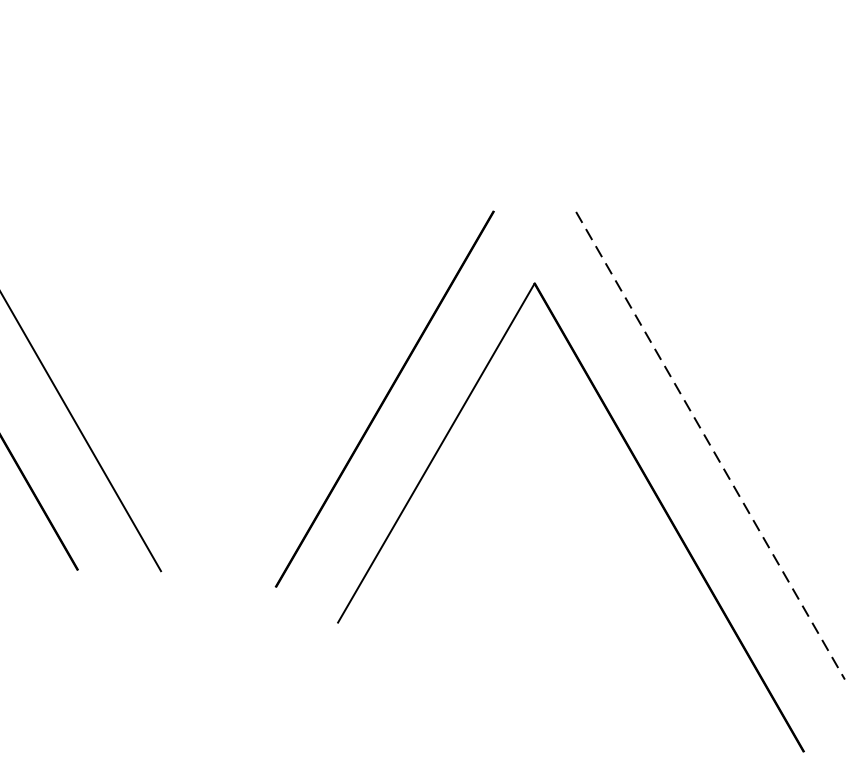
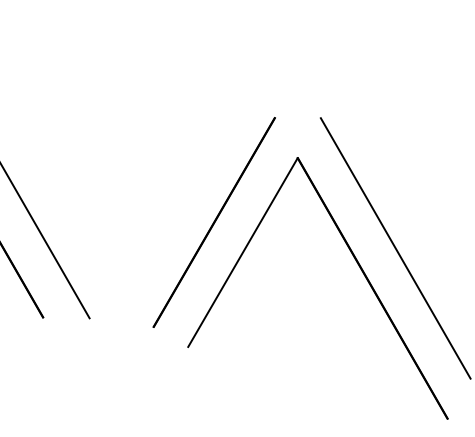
line: (710, 445) -> (395, 248), dashed -> solid

